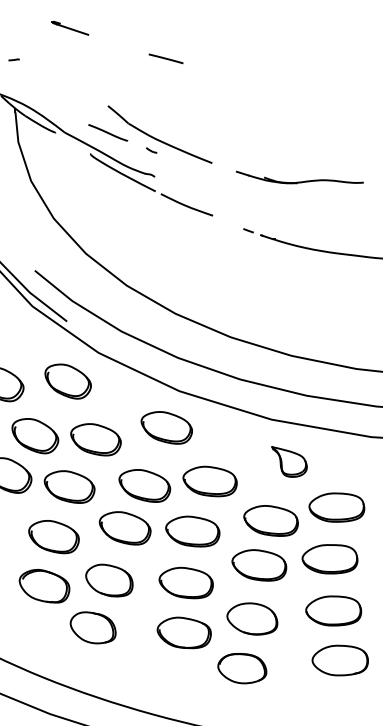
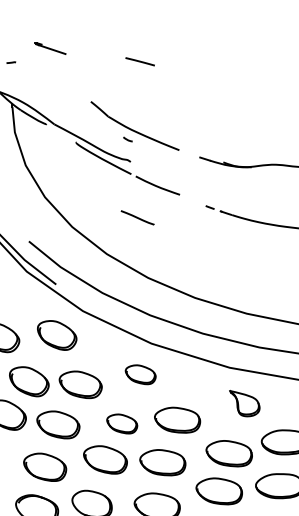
part: (70, 28) -> (50, 48), moved
line: (108, 132) -> (137, 217), moved
part: (166, 427) -> (140, 374), size x0.7
part: (144, 485) -> (121, 423), size x0.7

